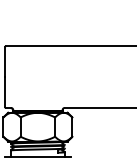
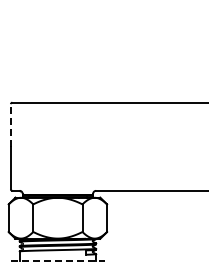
line: (4, 61) -> (10, 124), solid -> dashed
line: (38, 157) -> (58, 261), solid -> dashed

